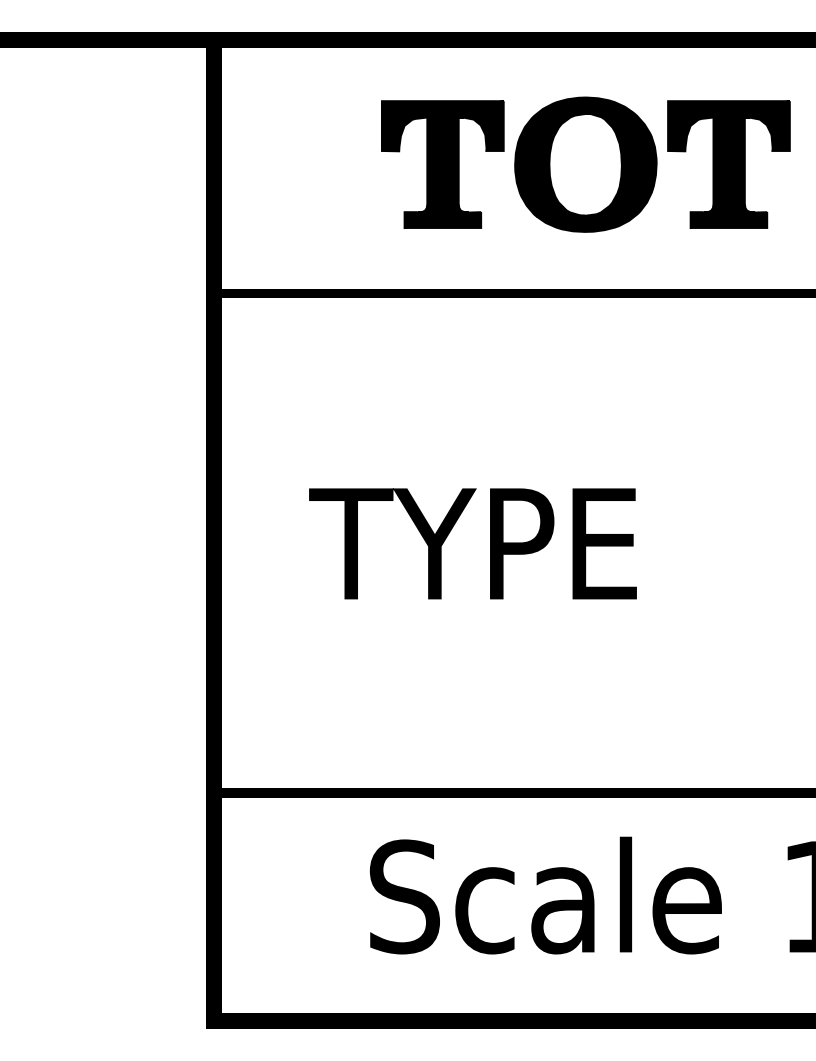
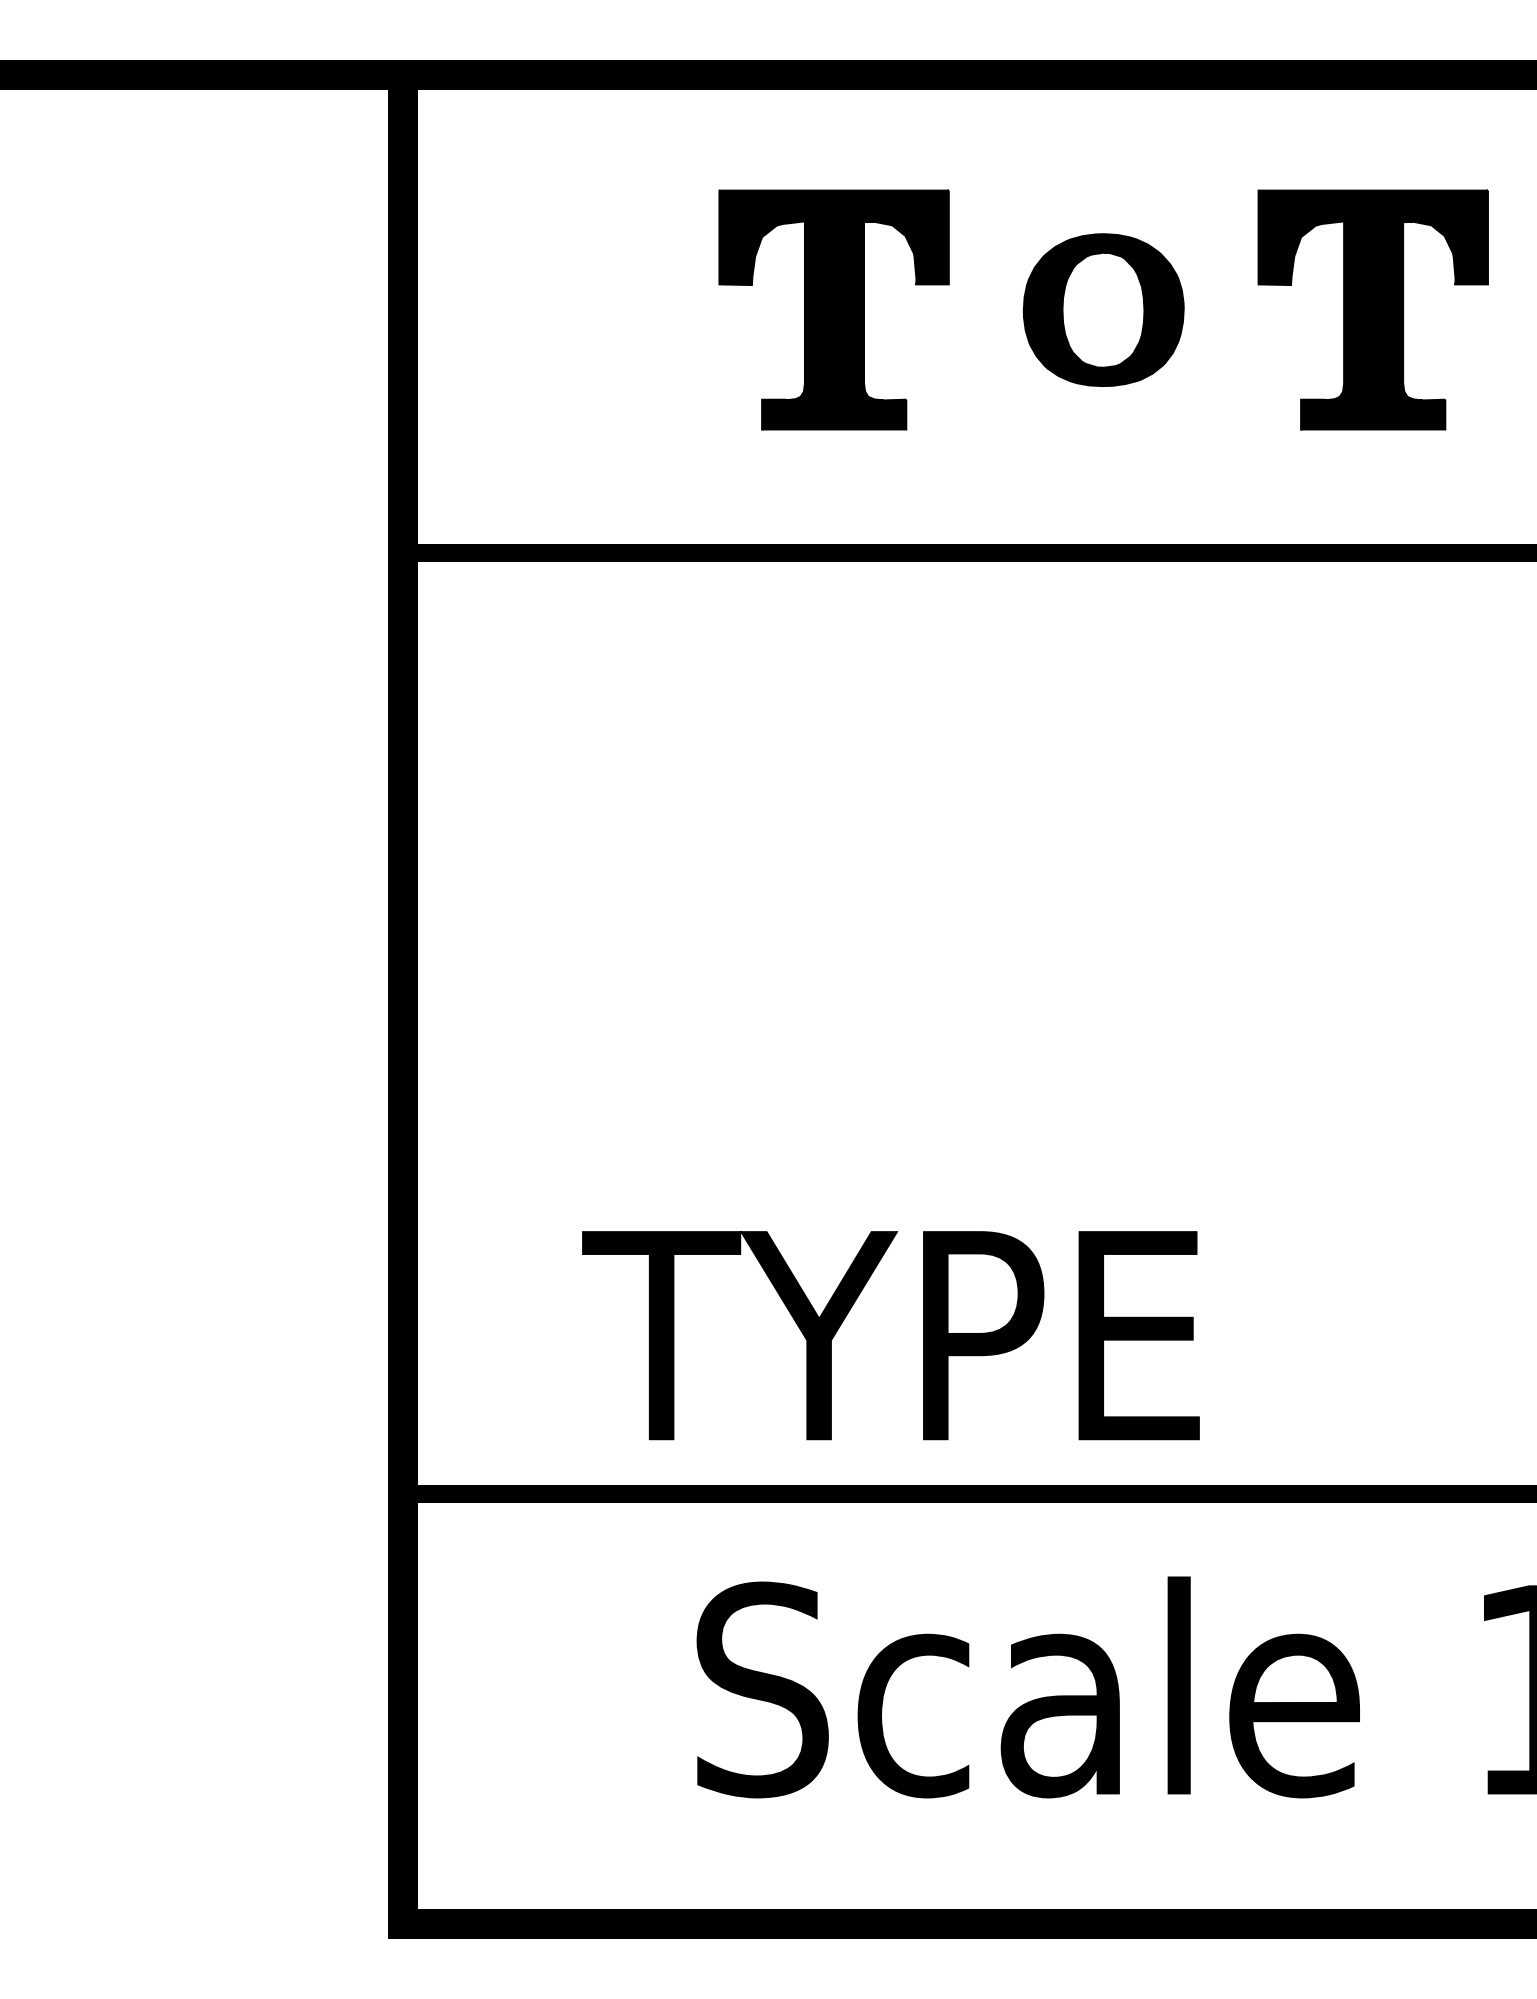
part: (585, 164) -> (1102, 309), size x0.6
text: (472, 543) -> (890, 1334), moved

